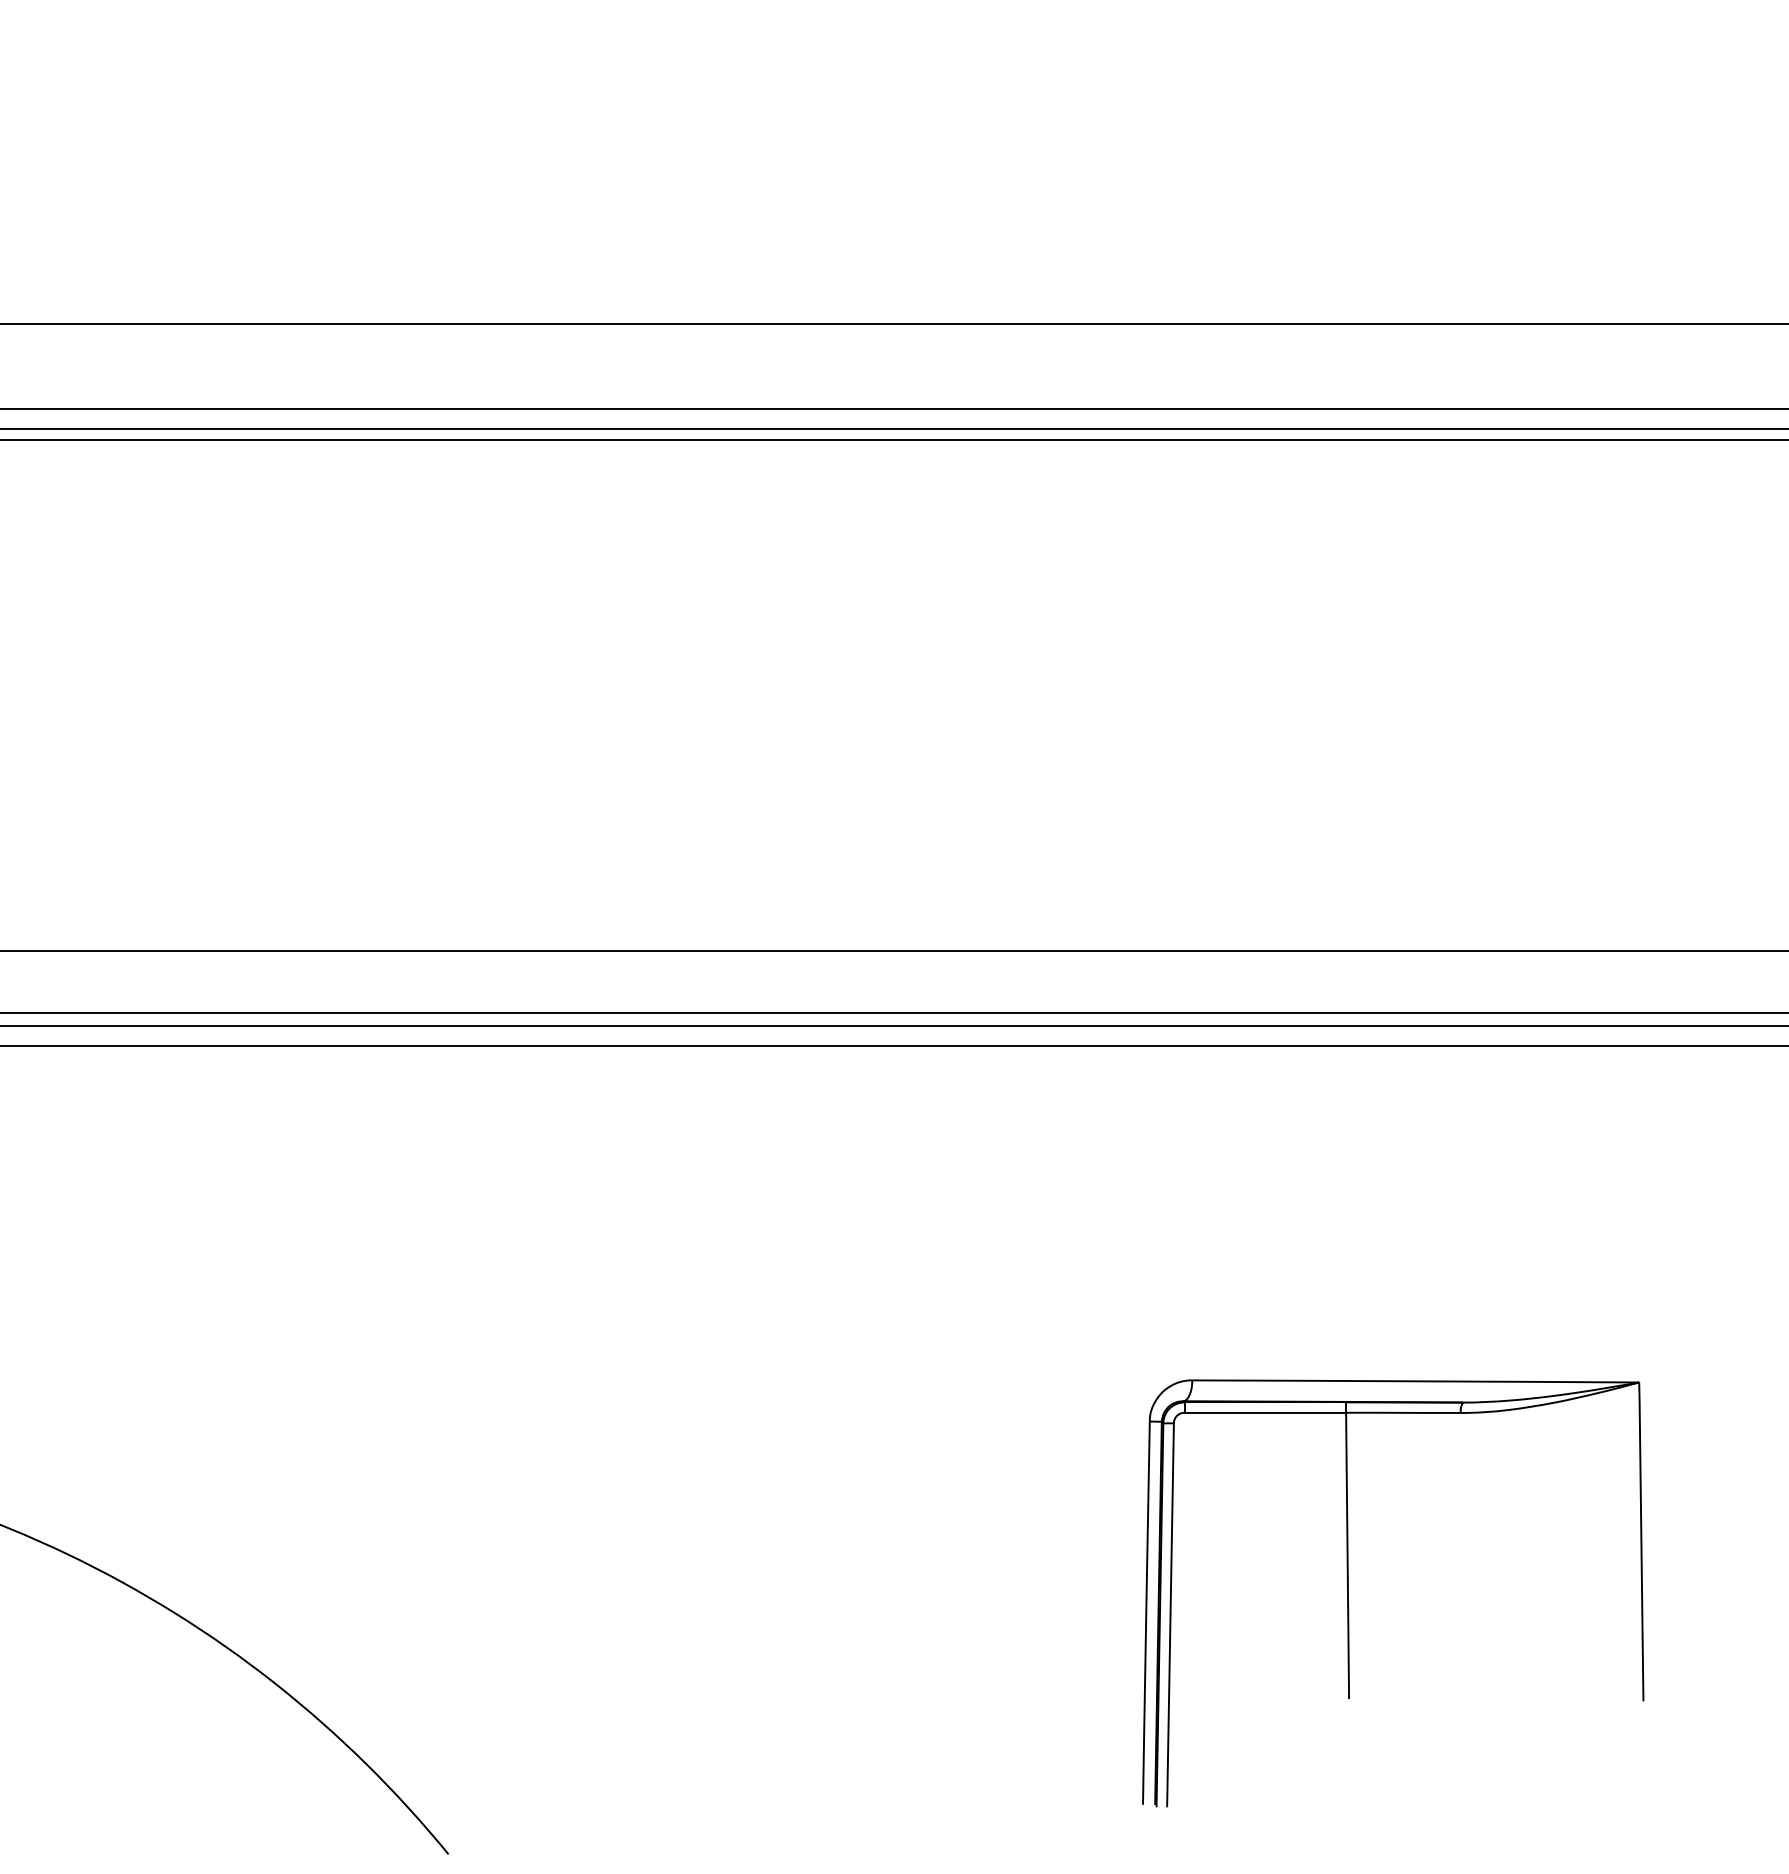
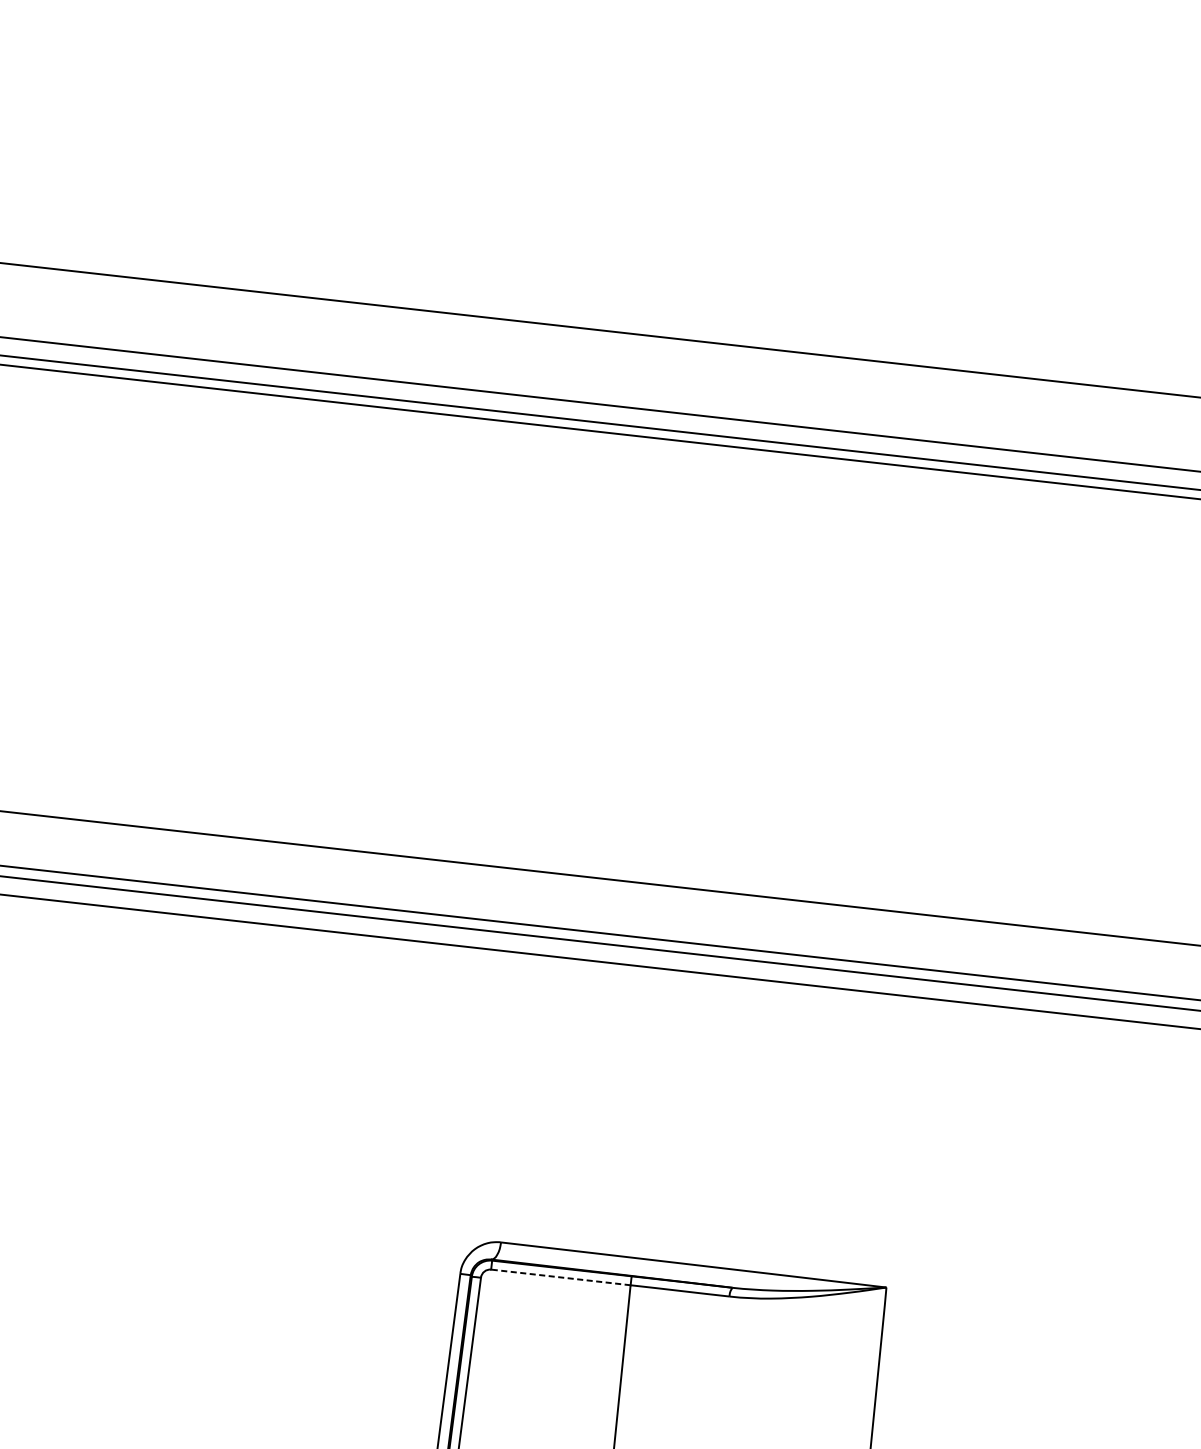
line: (1265, 1412) -> (561, 1277), solid -> dashed

